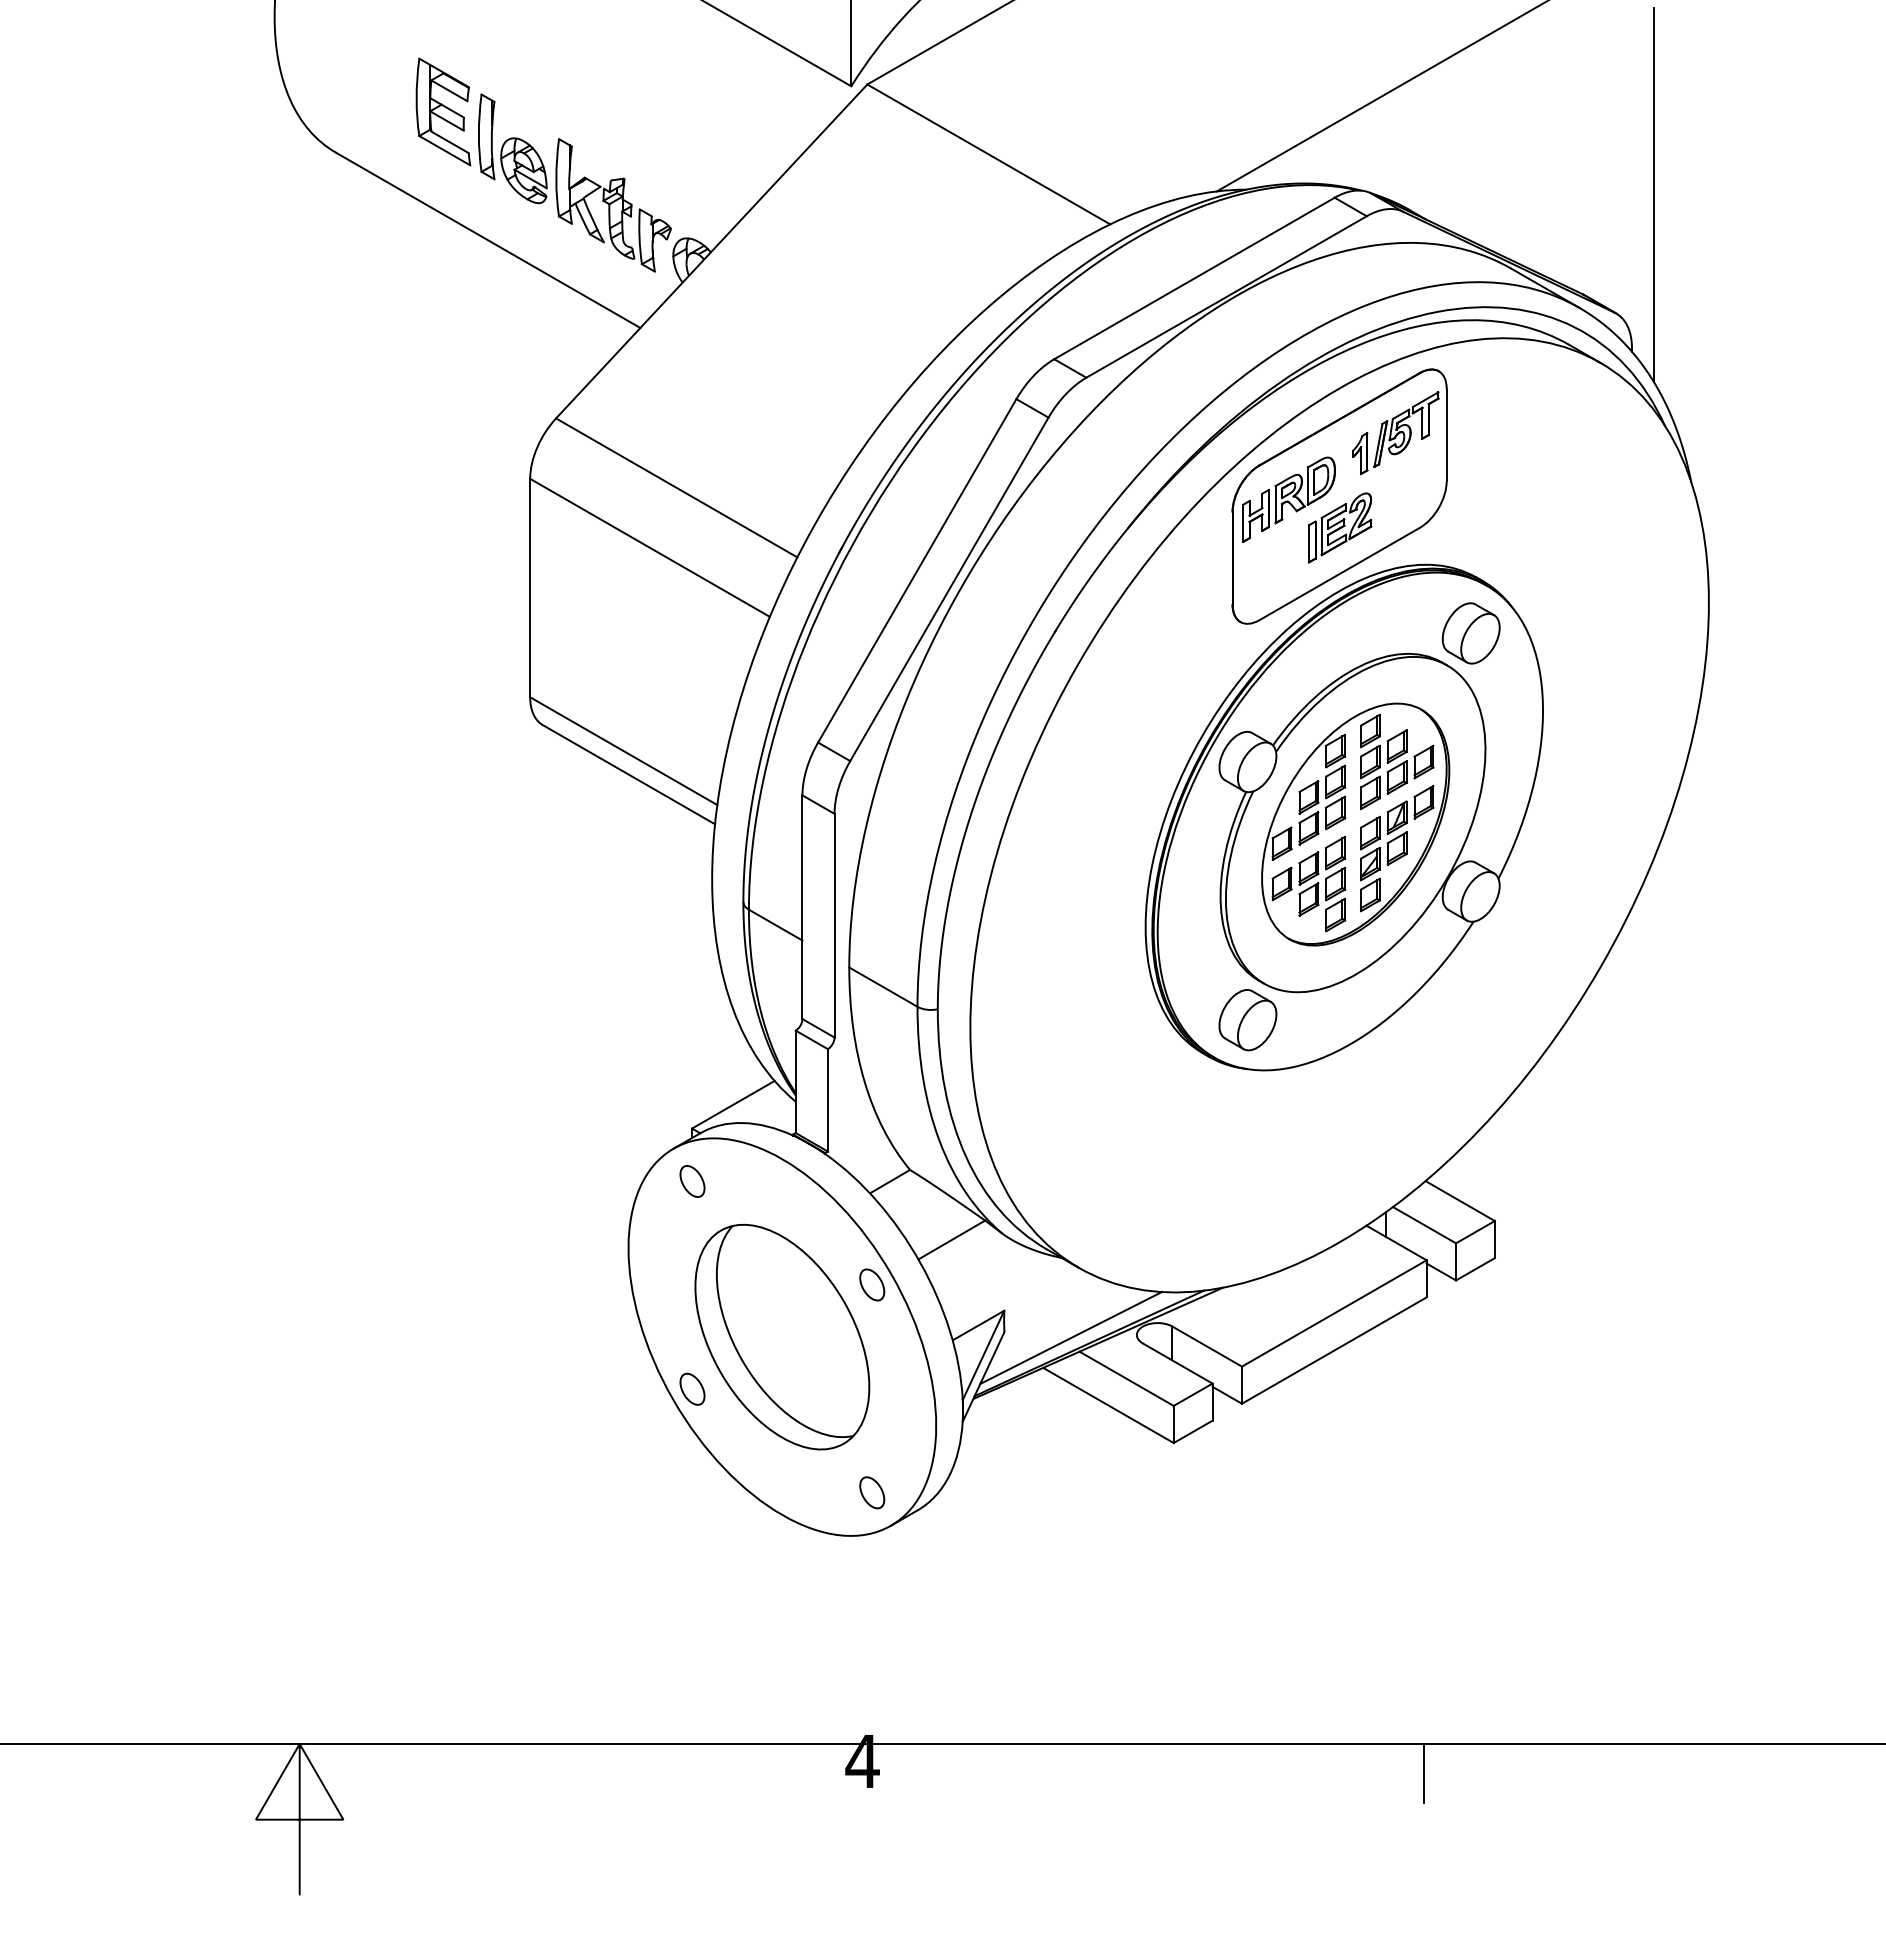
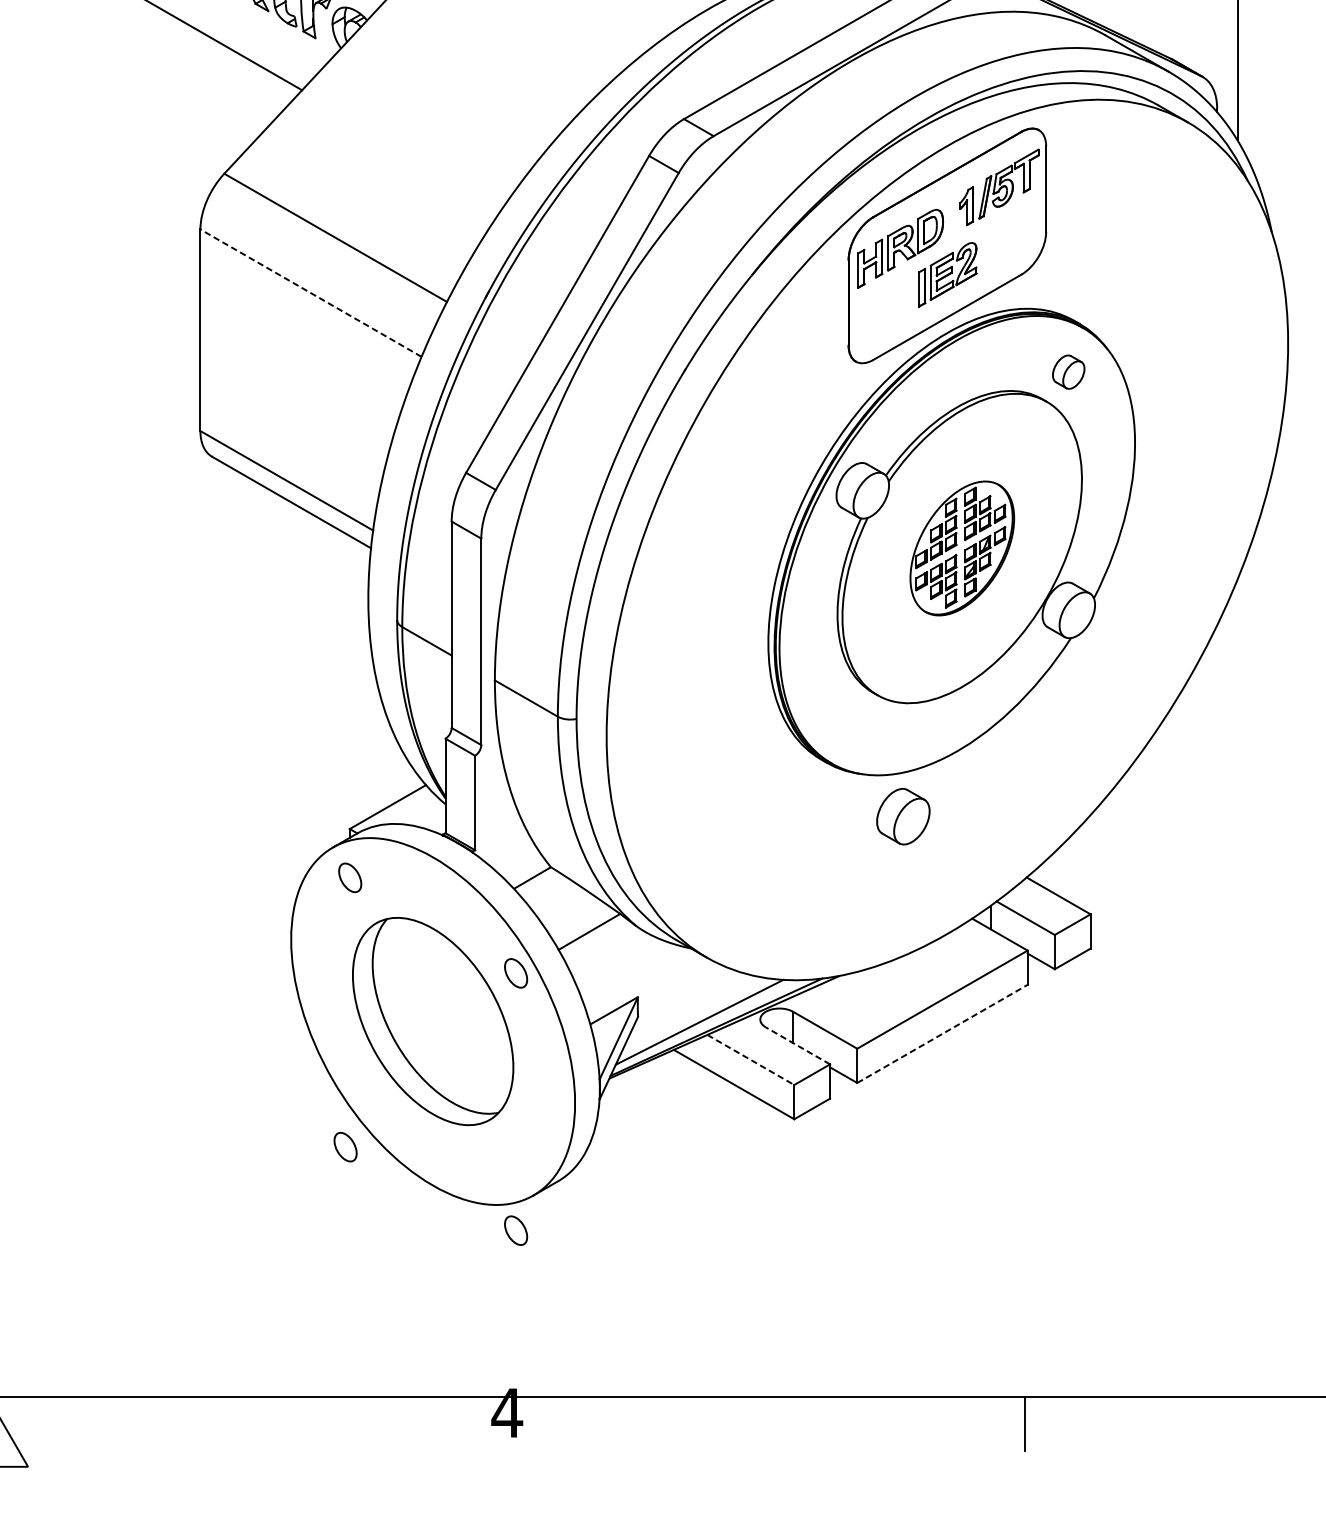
line: (649, 547) -> (310, 292), solid -> dashed
part: (1470, 633) -> (1068, 372), size x0.6
part: (1355, 824) -> (962, 548), size x0.6
part: (1247, 1020) -> (902, 816), moved
line: (1334, 1350) -> (942, 1033), solid -> dashed
line: (1177, 1363) -> (797, 1045), solid -> dashed
line: (1127, 1379) -> (751, 1060), solid -> dashed
part: (692, 1388) -> (345, 1146), moved
part: (872, 1492) -> (516, 1230), moved

